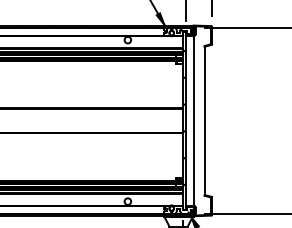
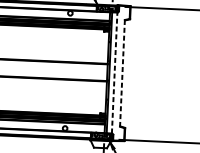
line: (193, 120) -> (114, 72), solid -> dashed
line: (204, 120) -> (122, 73), solid -> dashed

